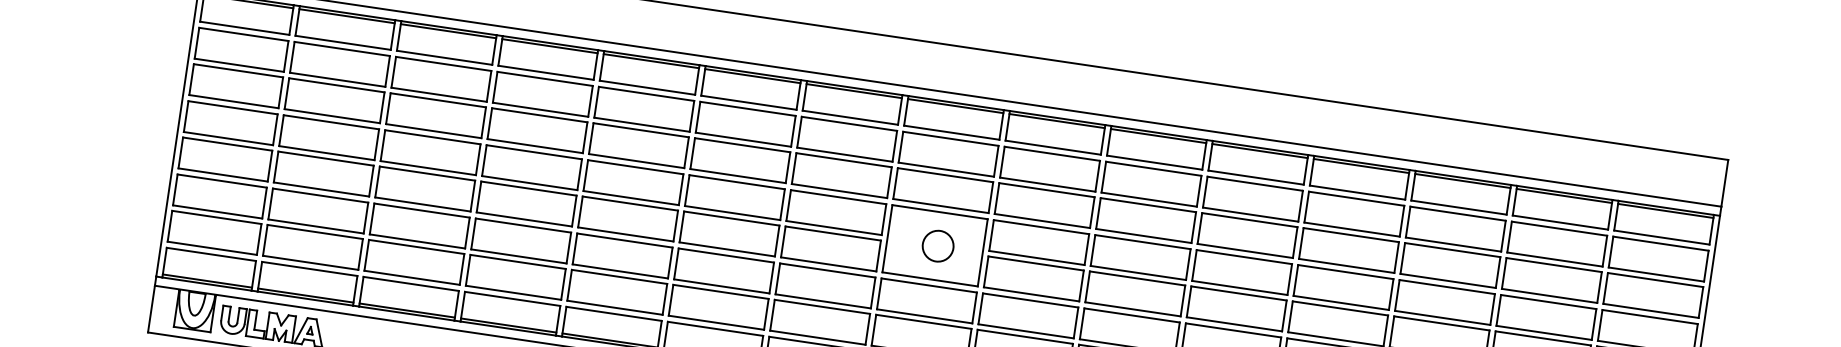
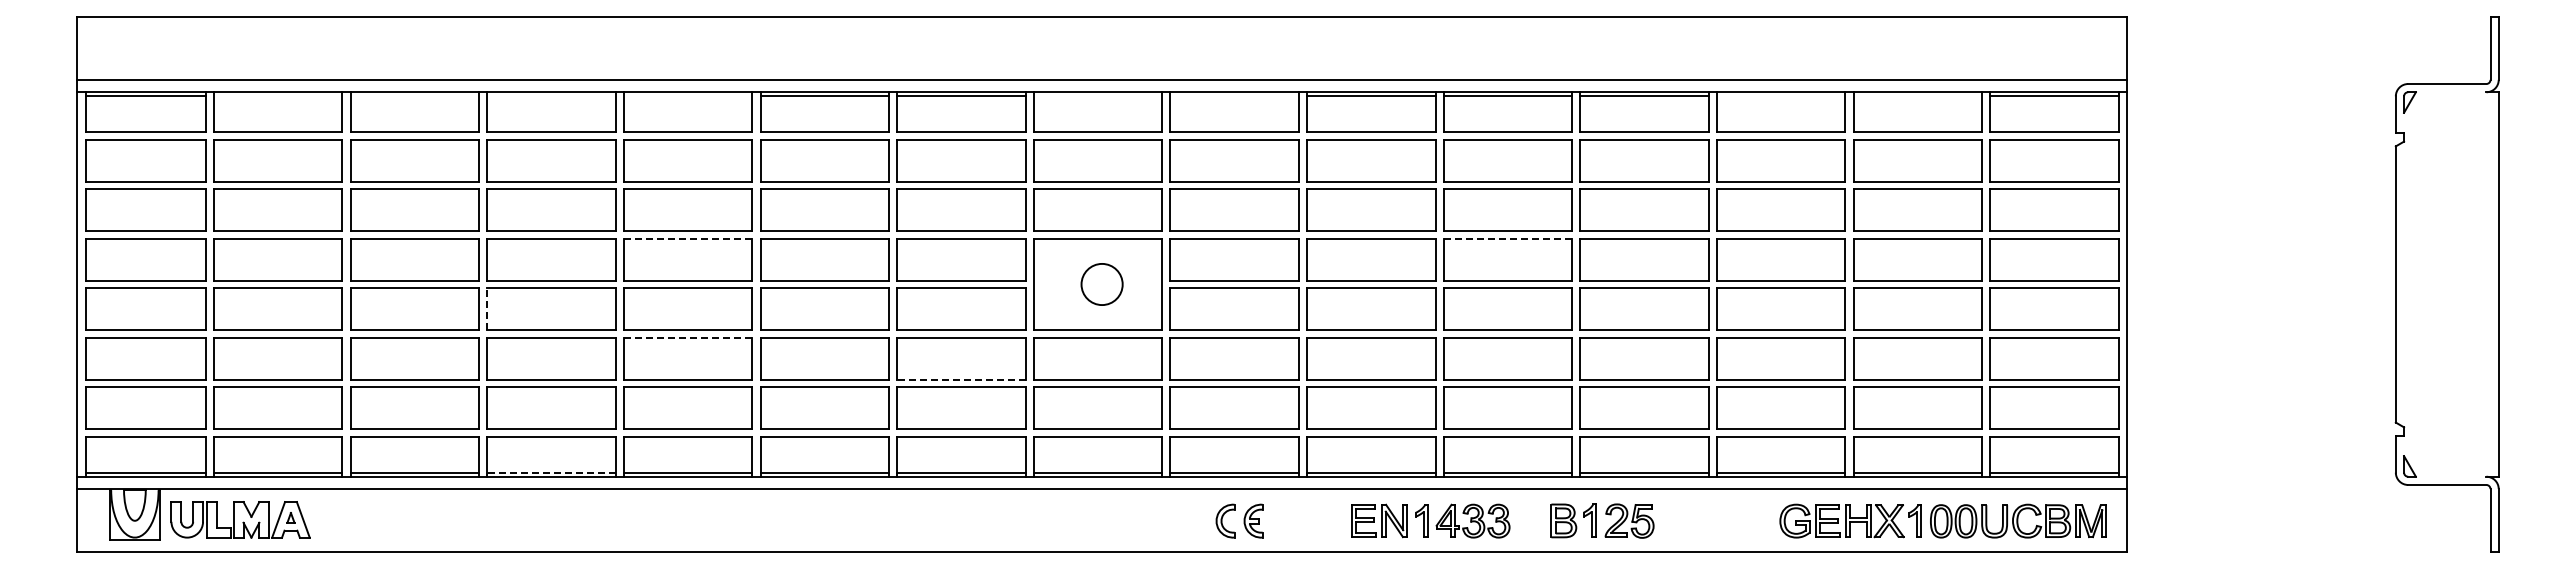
line: (346, 16) -> (277, 96), removed
line: (448, 31) -> (414, 96), removed
line: (550, 46) -> (551, 96), removed
line: (650, 61) -> (687, 96), removed
line: (955, 106) -> (1097, 96), removed
line: (1057, 121) -> (1234, 96), removed
line: (635, 167) -> (687, 239), solid -> dashed
line: (1463, 181) -> (1781, 96), removed
line: (479, 196) -> (487, 308), solid -> dashed
line: (1564, 196) -> (1917, 96), removed
line: (624, 240) -> (687, 338), solid -> dashed
line: (1244, 257) -> (1507, 239), solid -> dashed
line: (822, 301) -> (960, 379), solid -> dashed
line: (508, 325) -> (550, 472), solid -> dashed

